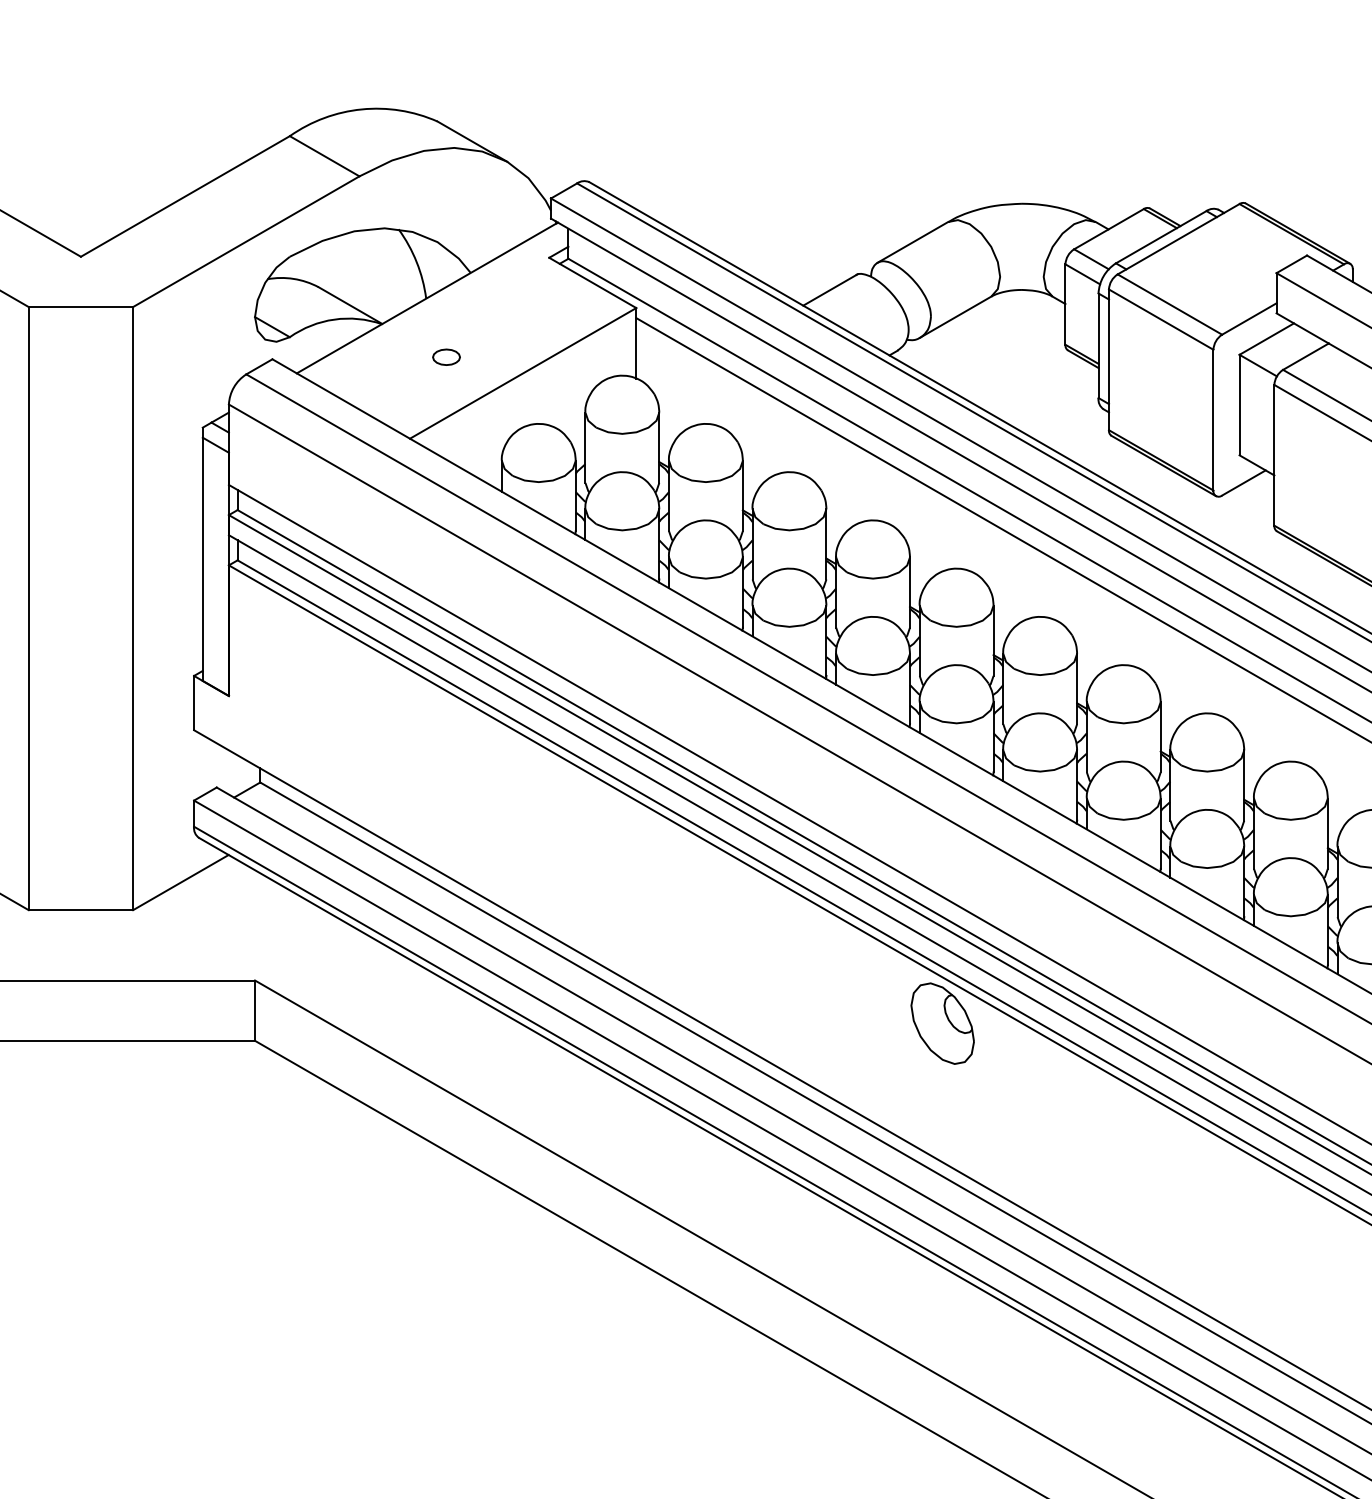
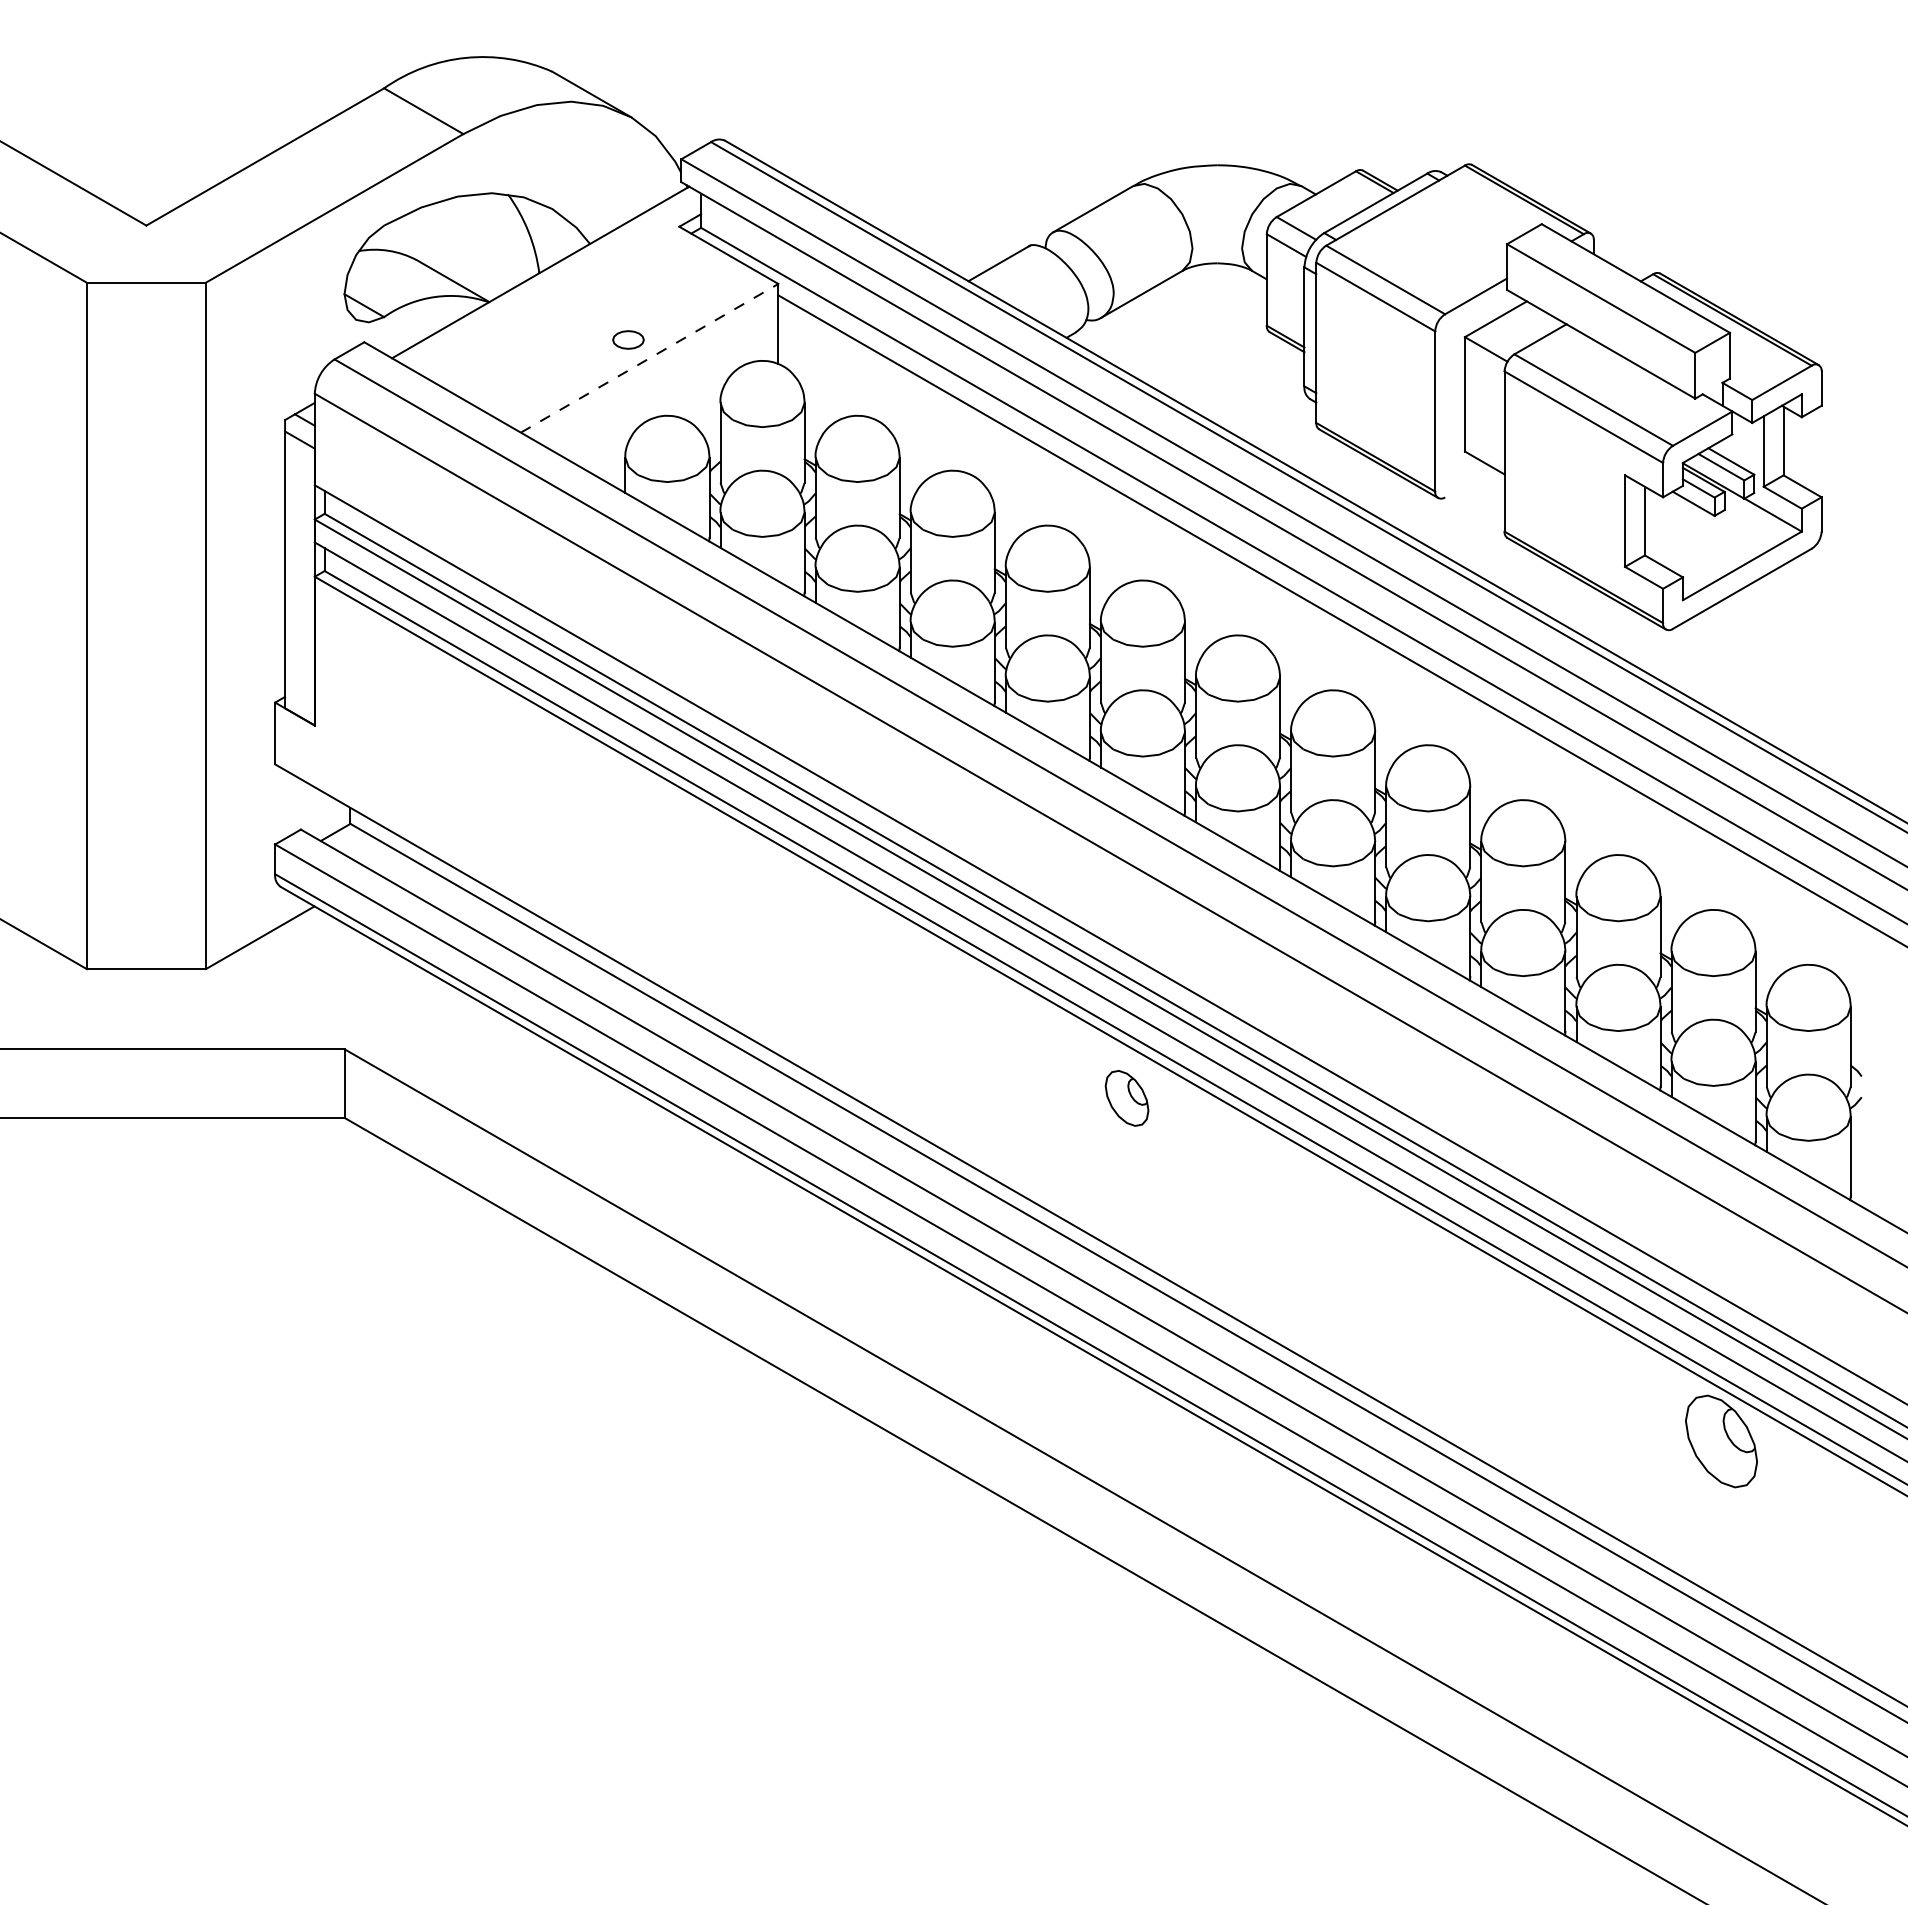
part: (446, 356) -> (628, 339), moved
line: (523, 373) -> (649, 358), solid -> dashed
line: (1243, 482) -> (1469, 482), removed
part: (942, 1023) -> (1126, 1098), size x0.6

